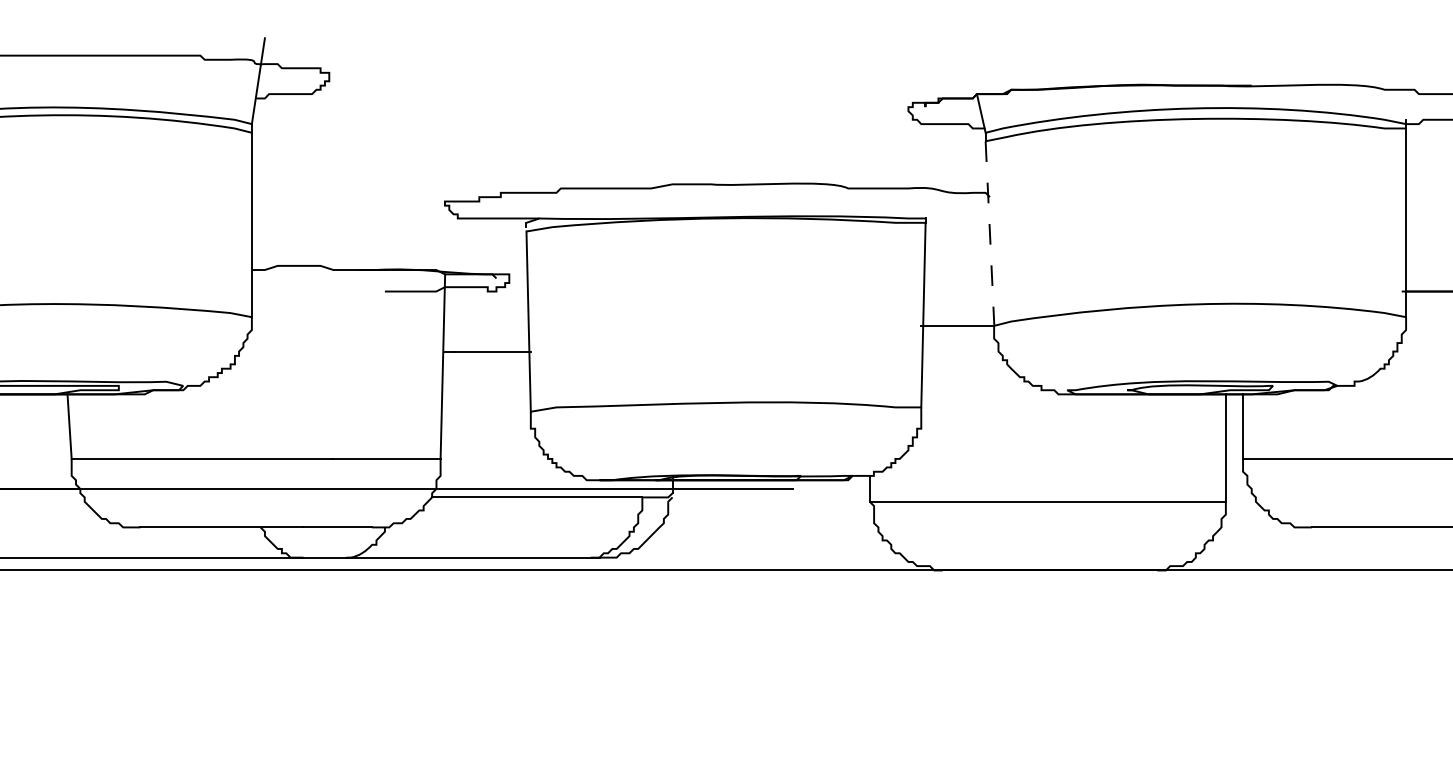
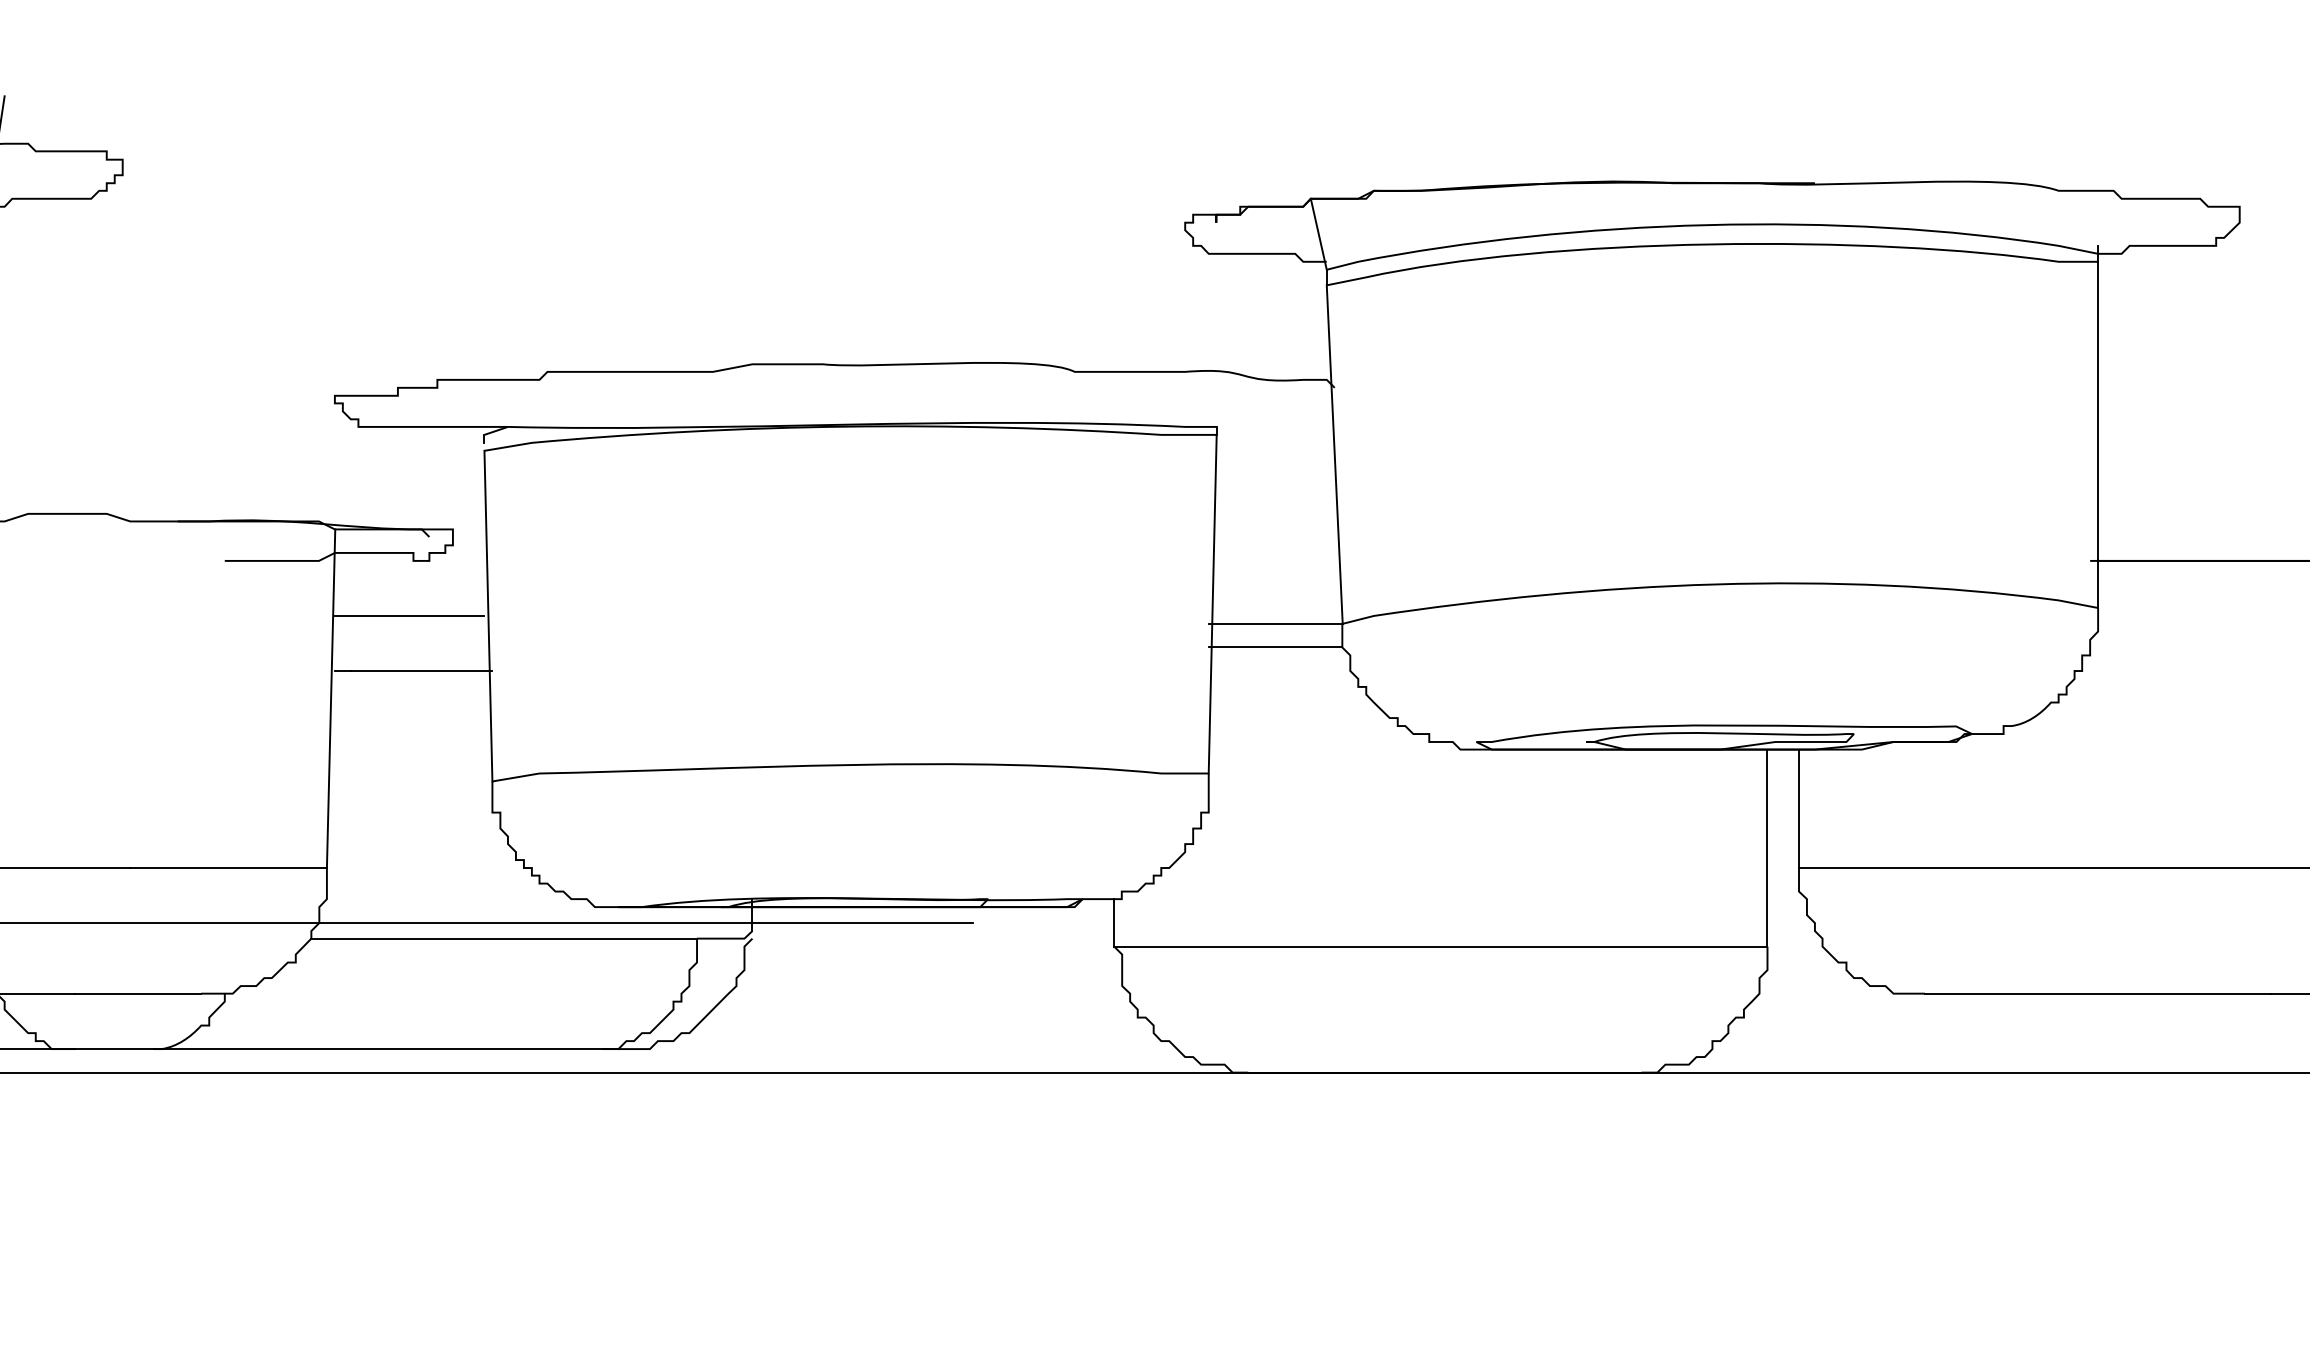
line: (990, 234) -> (1335, 456), dashed -> solid
line: (485, 321) -> (409, 615), added
line: (957, 338) -> (1275, 647), added

